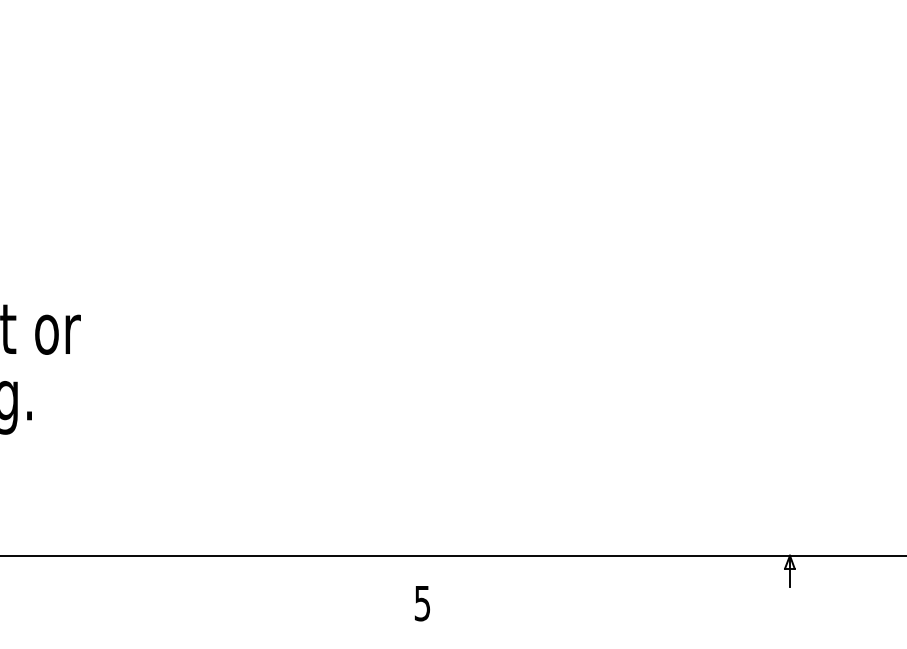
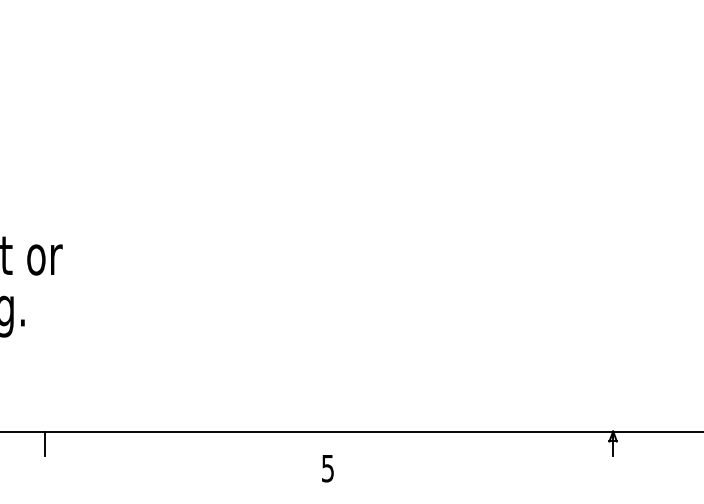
line: (58, 571) -> (45, 443), added

